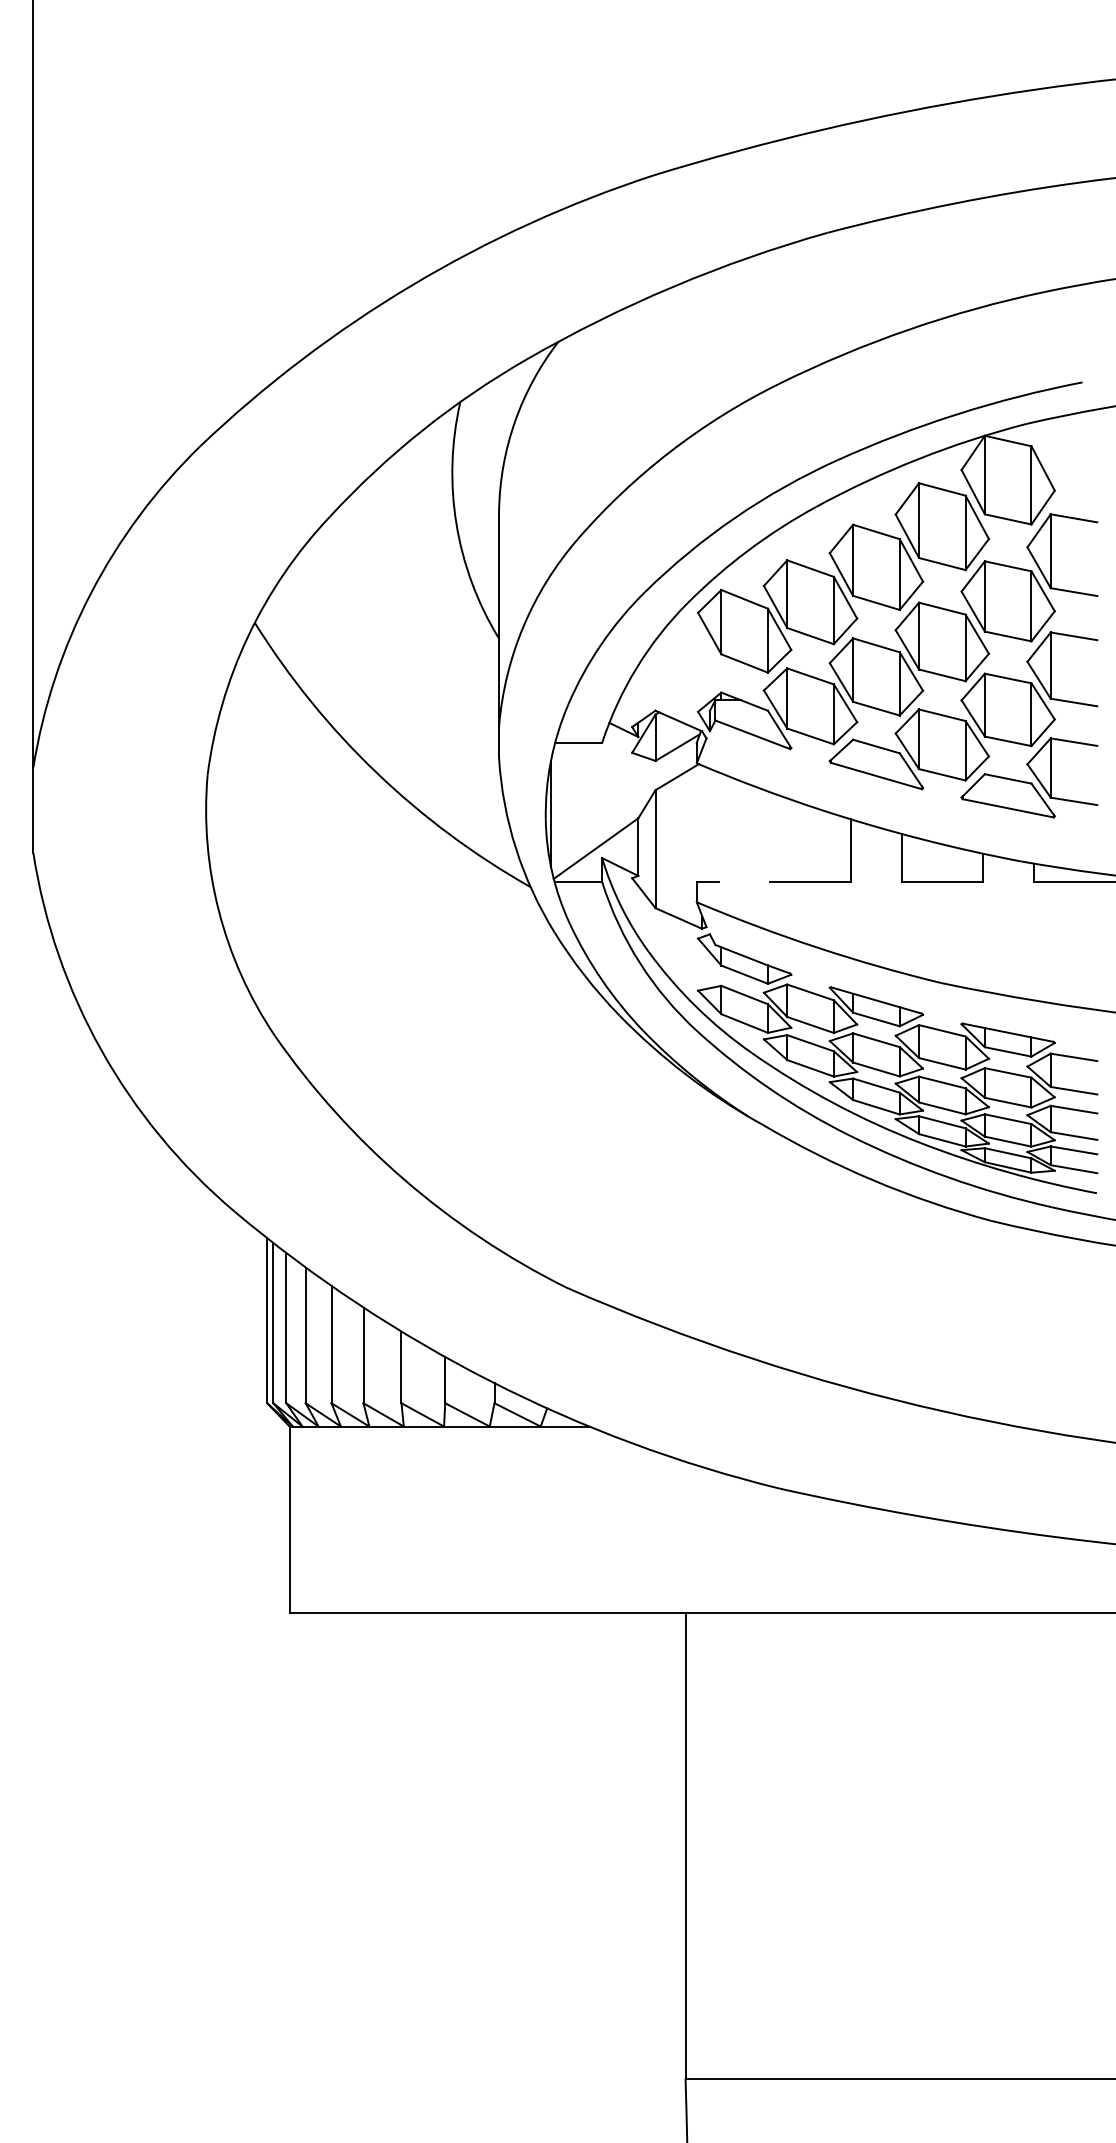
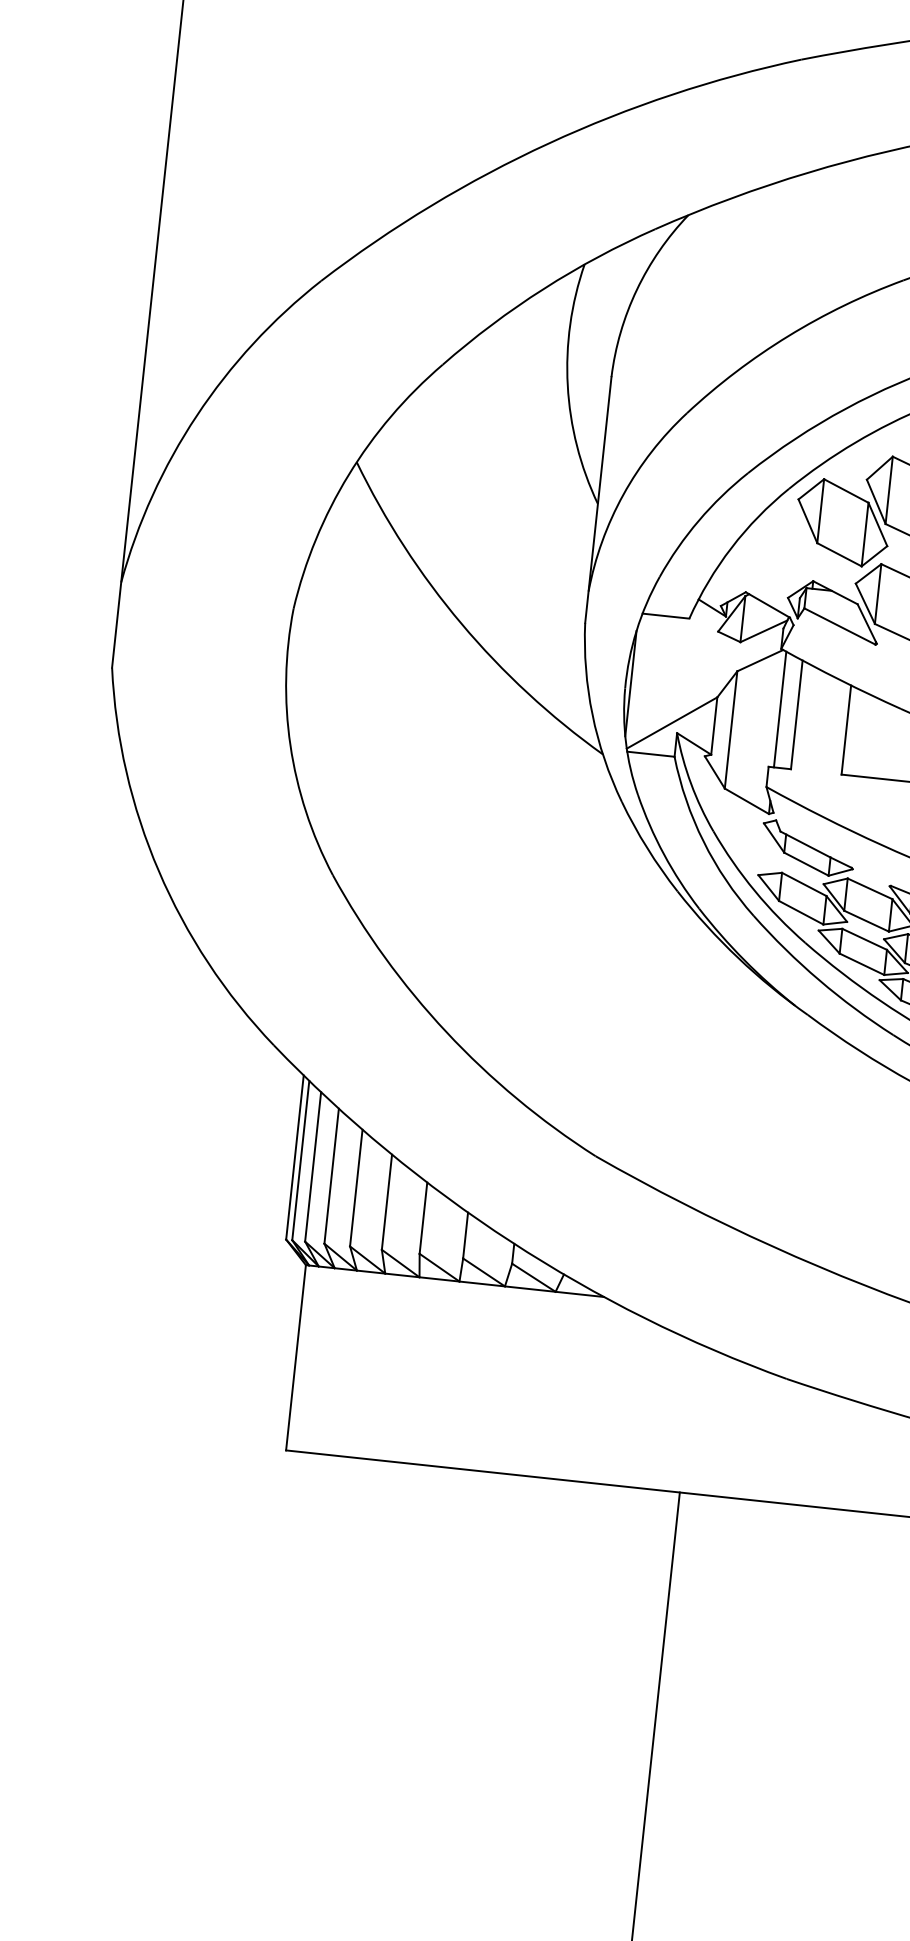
line: (702, 823) -> (780, 709), added
line: (719, 826) -> (797, 714), added
line: (770, 836) -> (846, 729), added

